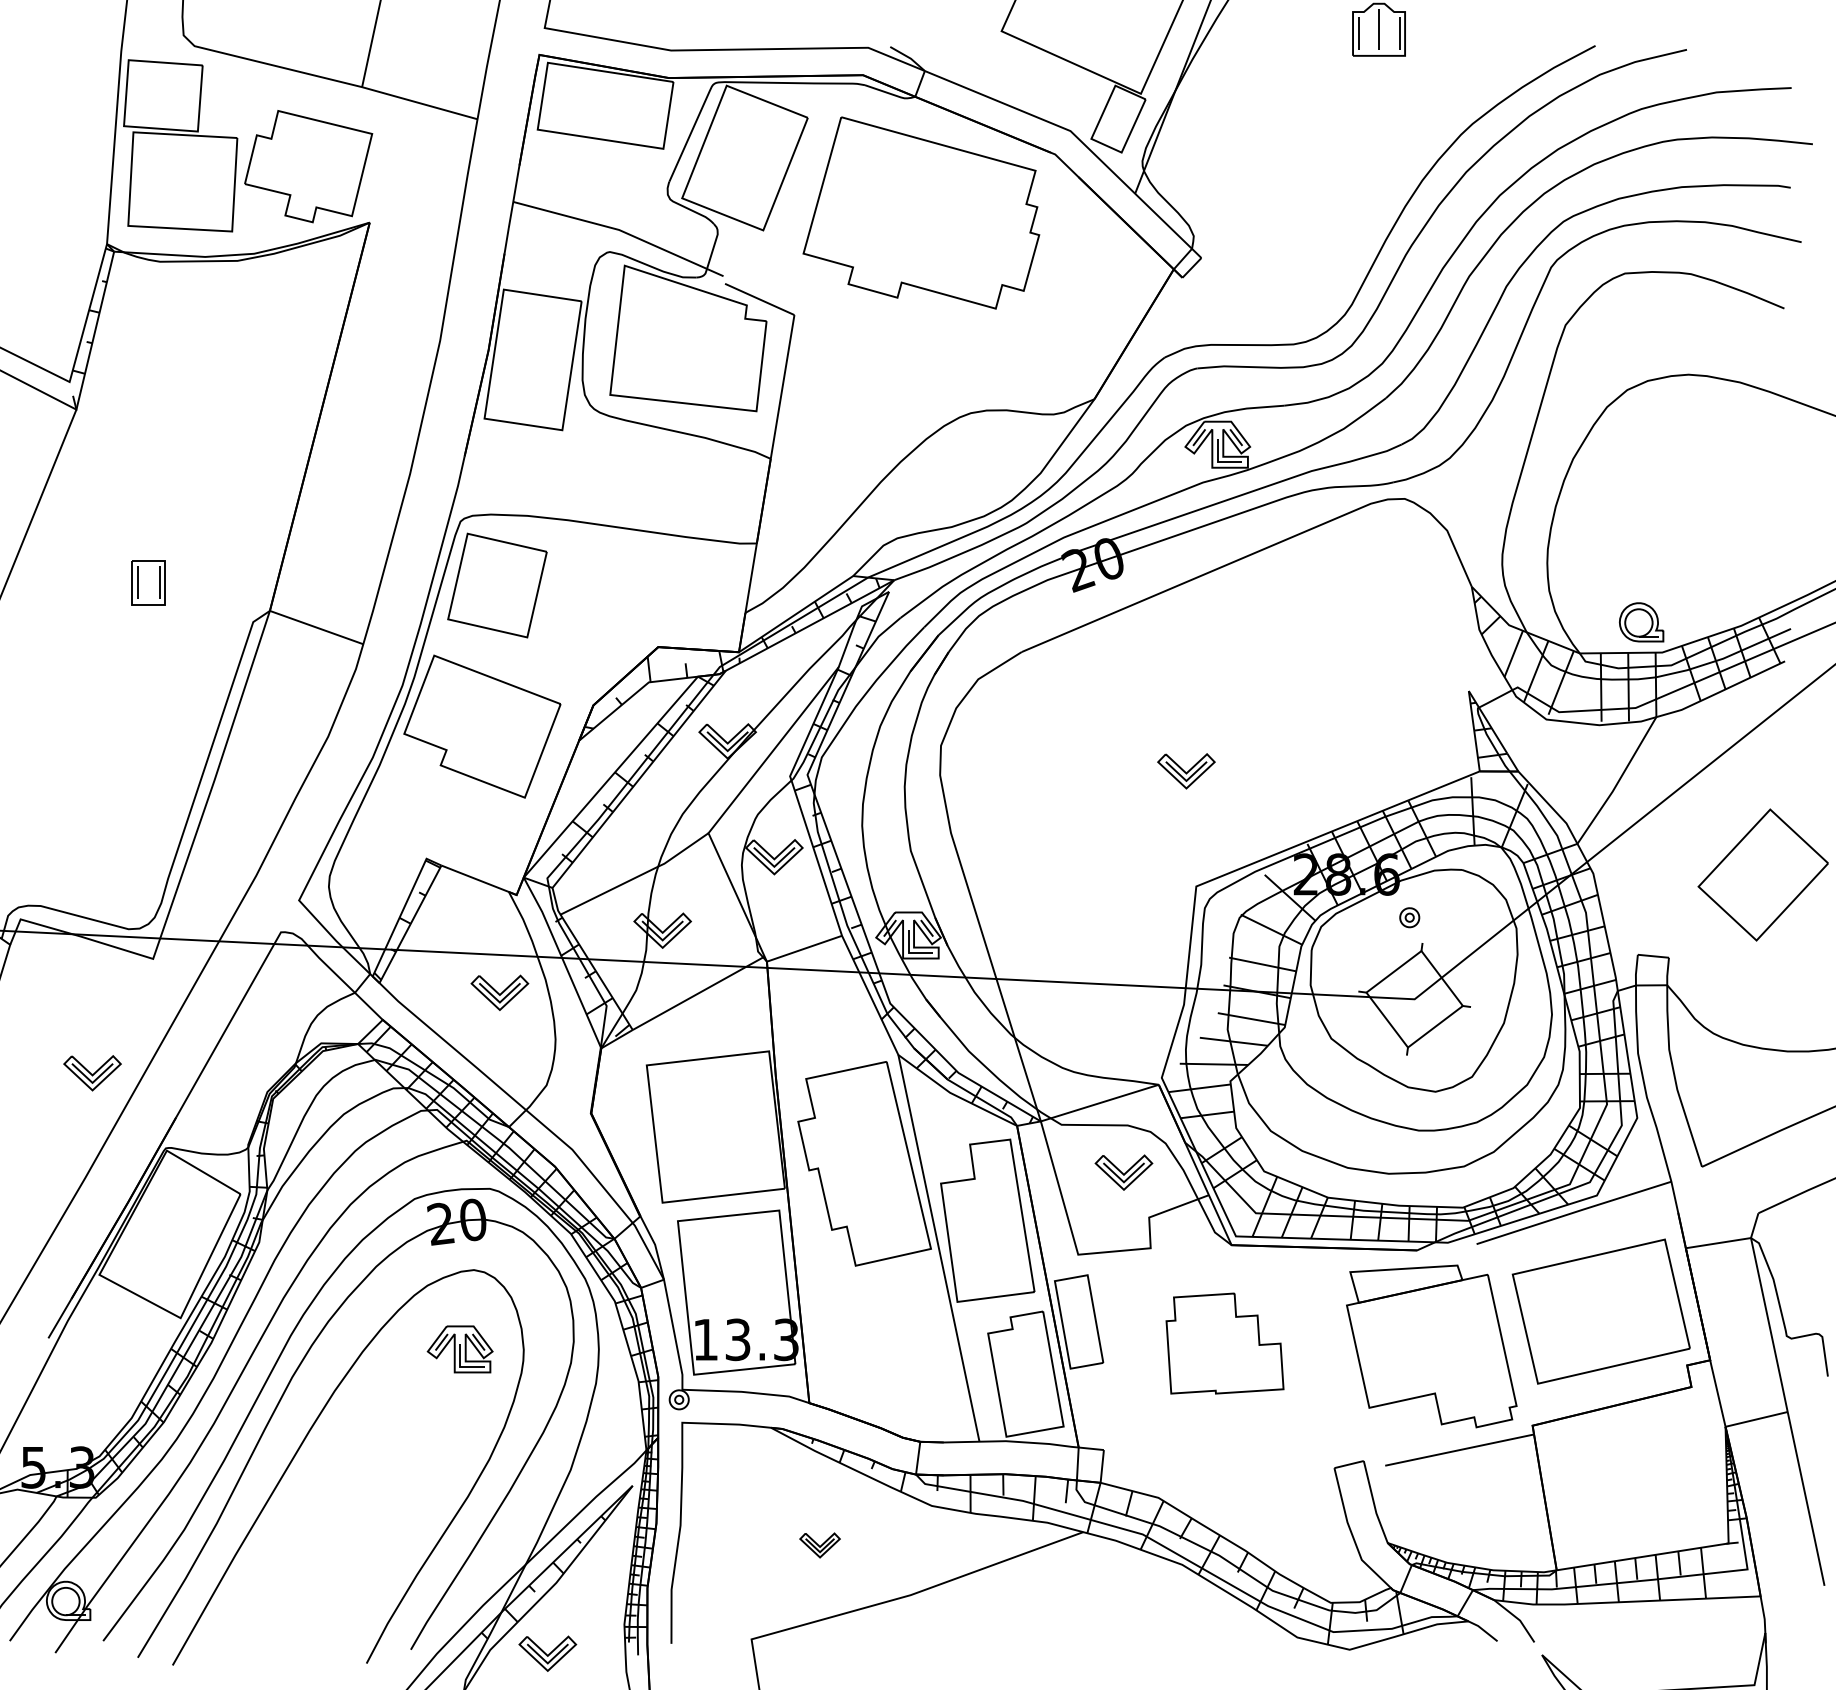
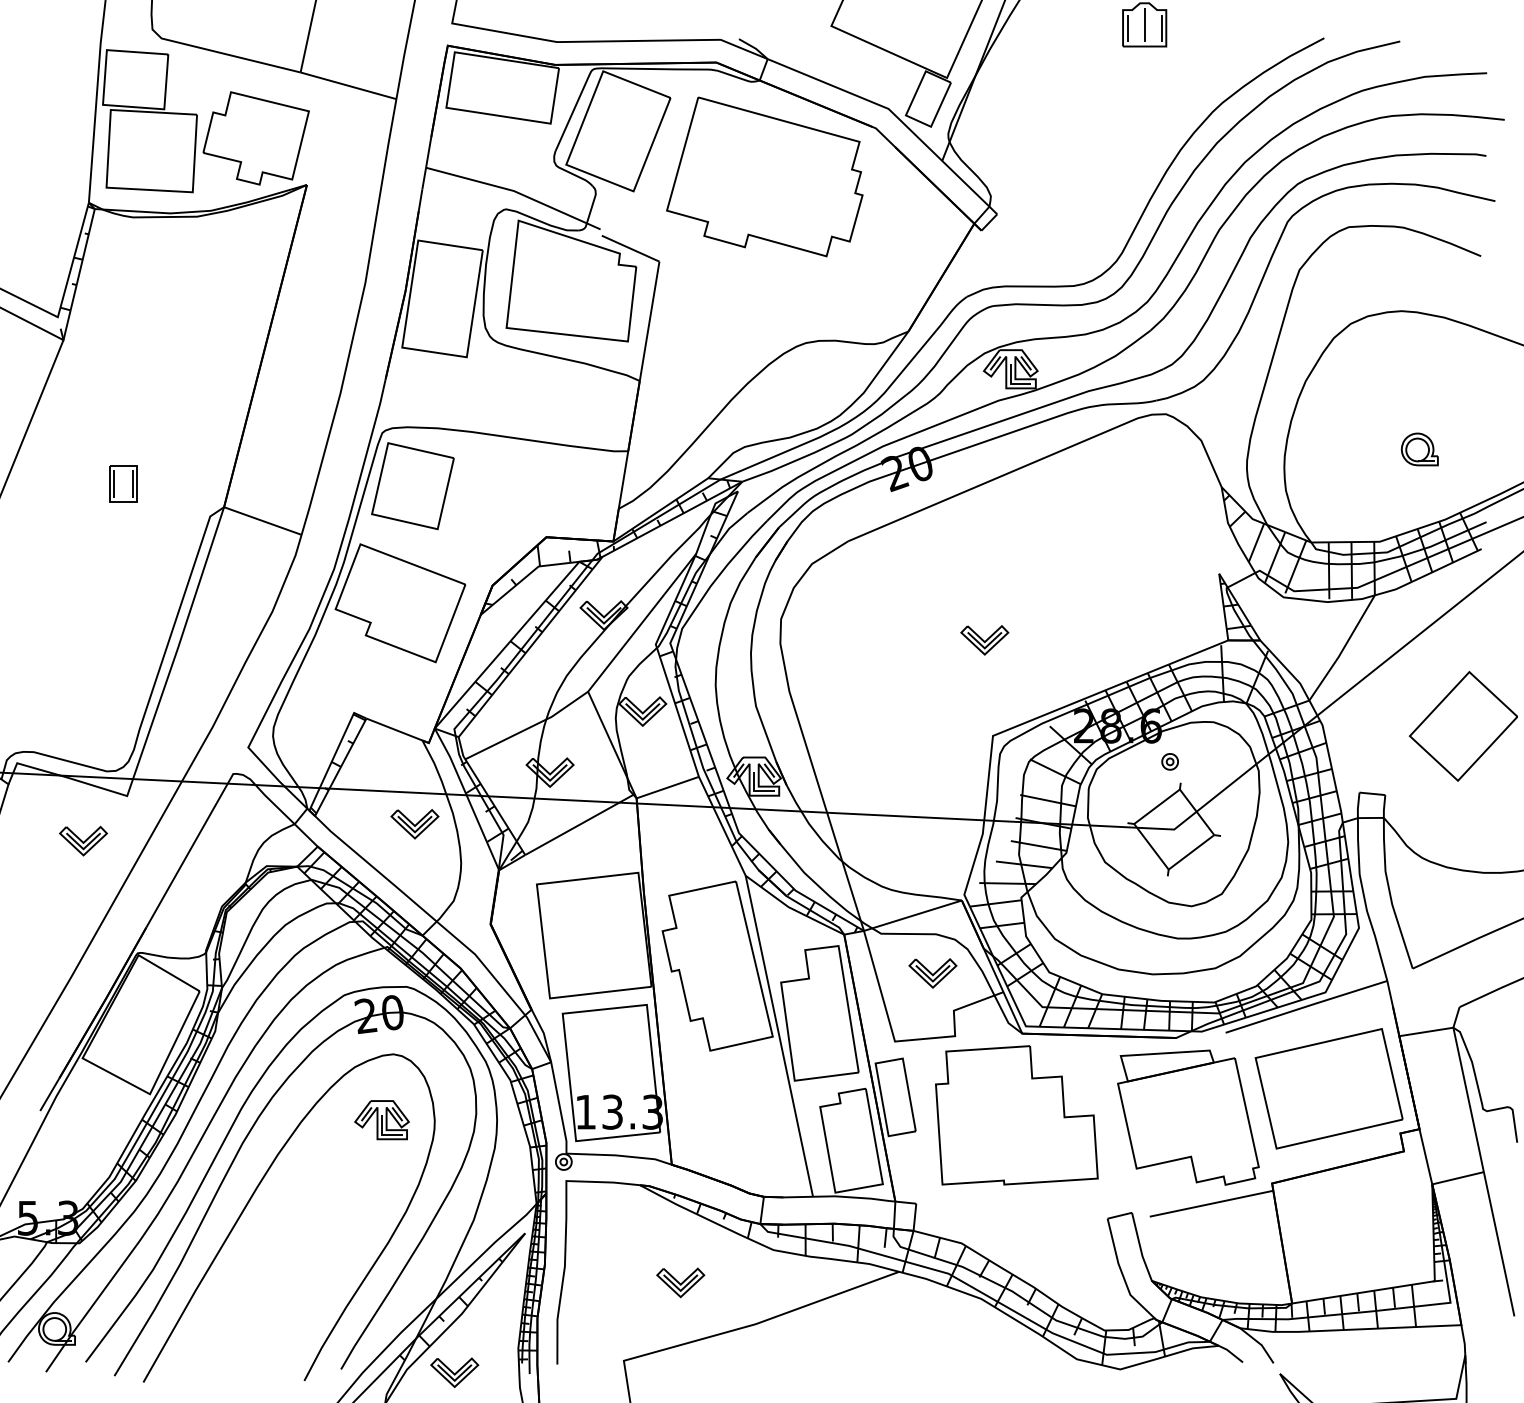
part: (1641, 622) -> (1419, 449), moved
part: (92, 1073) -> (83, 841), moved
part: (1224, 1343) -> (1016, 1115), size x1.67
part: (819, 1545) -> (680, 1282), size x1.43

